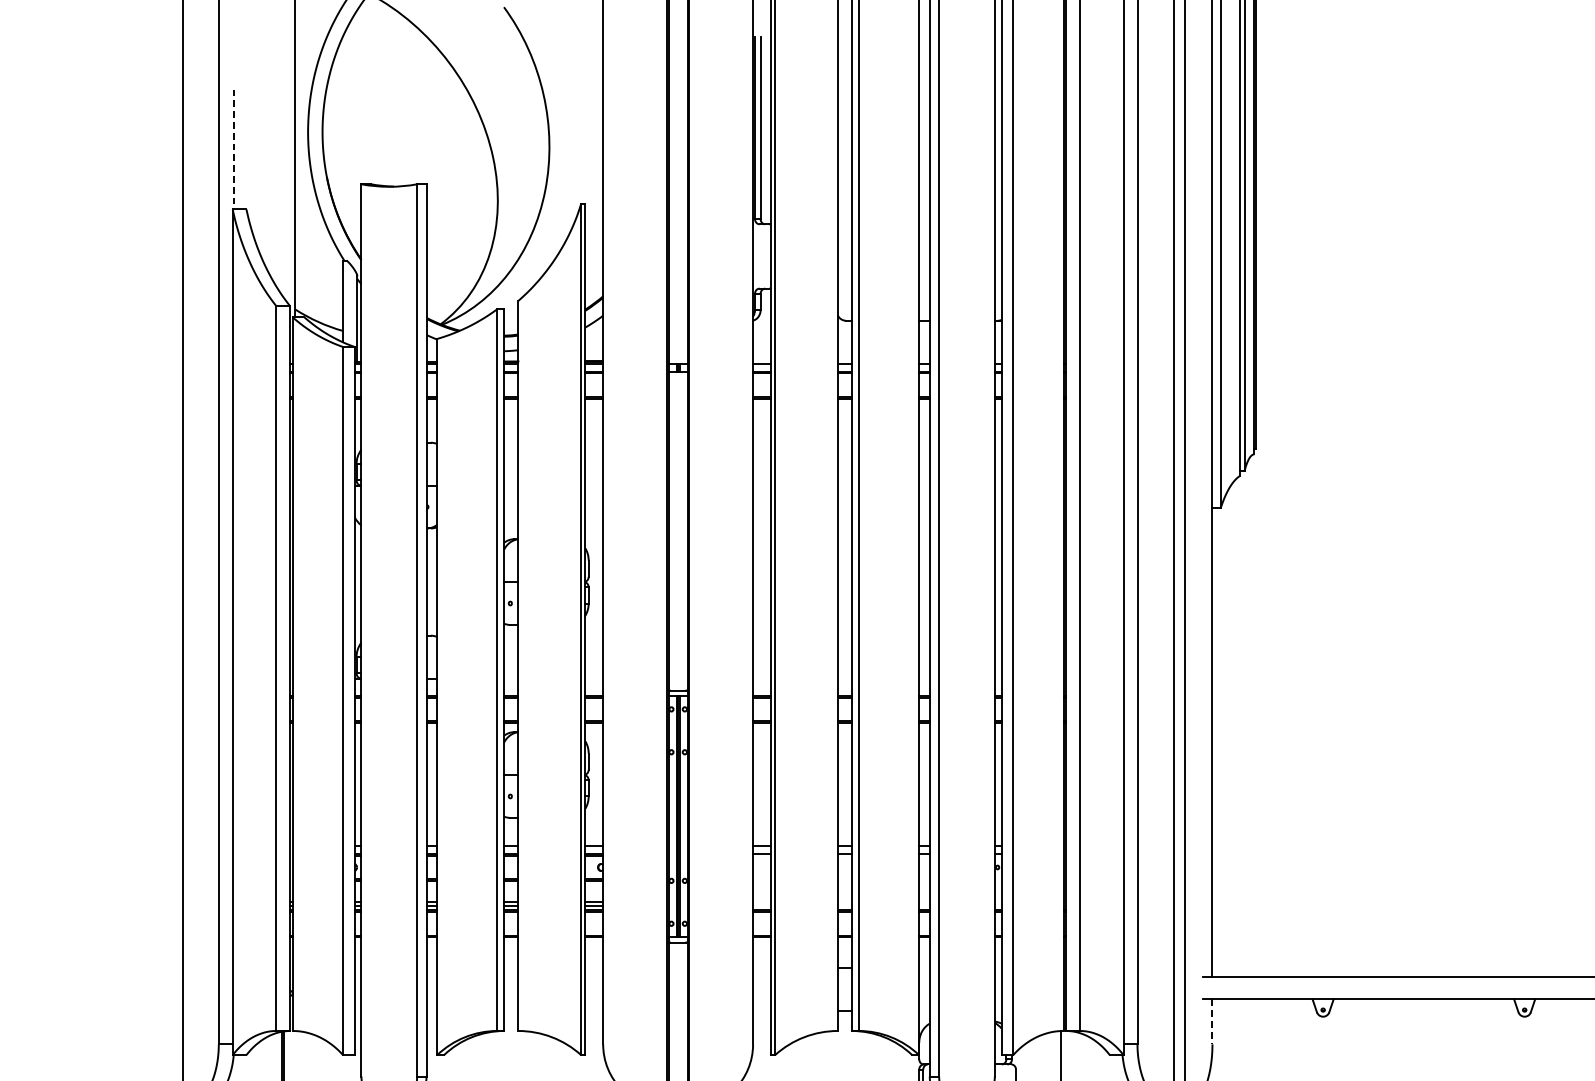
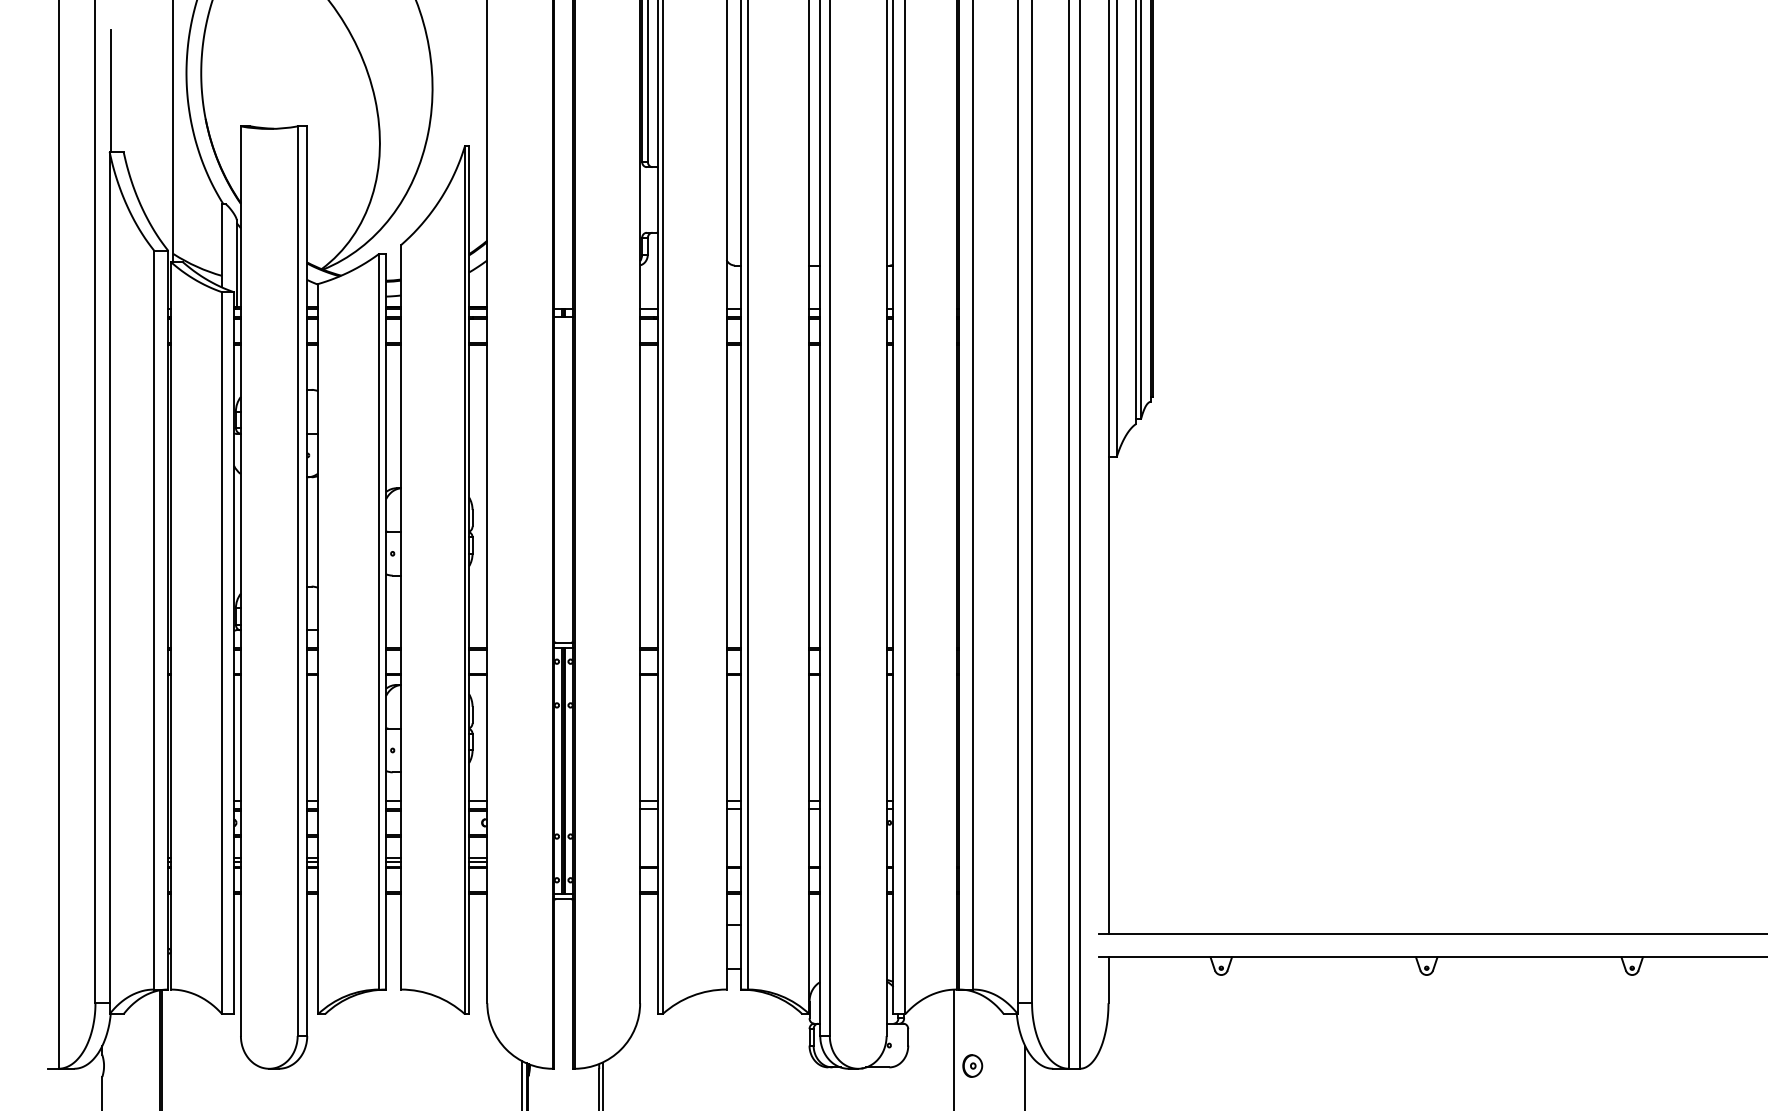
line: (234, 150) -> (111, 91), dashed -> solid
line: (1212, 1022) -> (1108, 980), dashed -> solid

